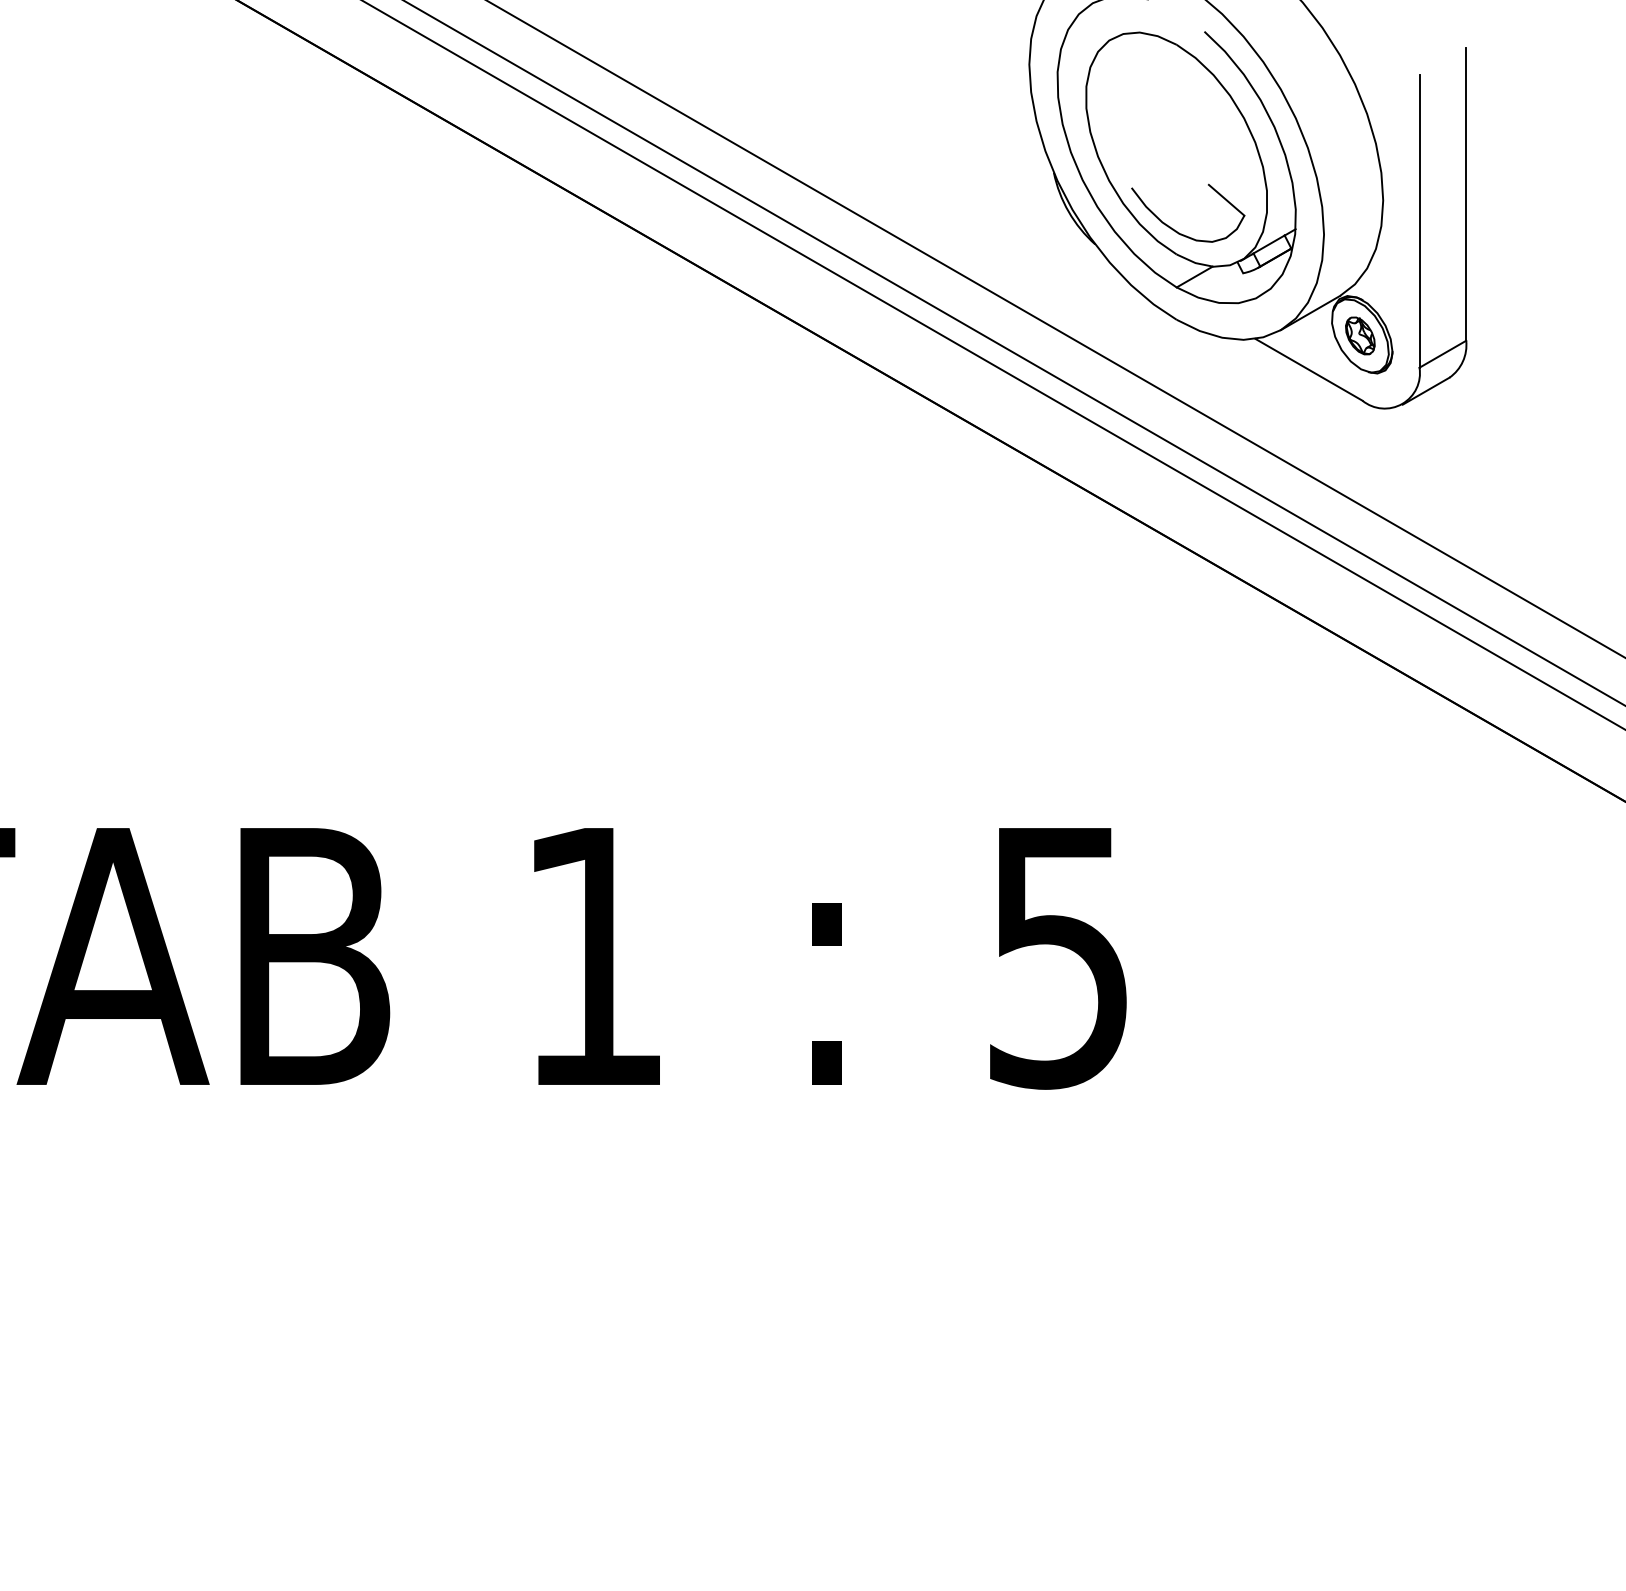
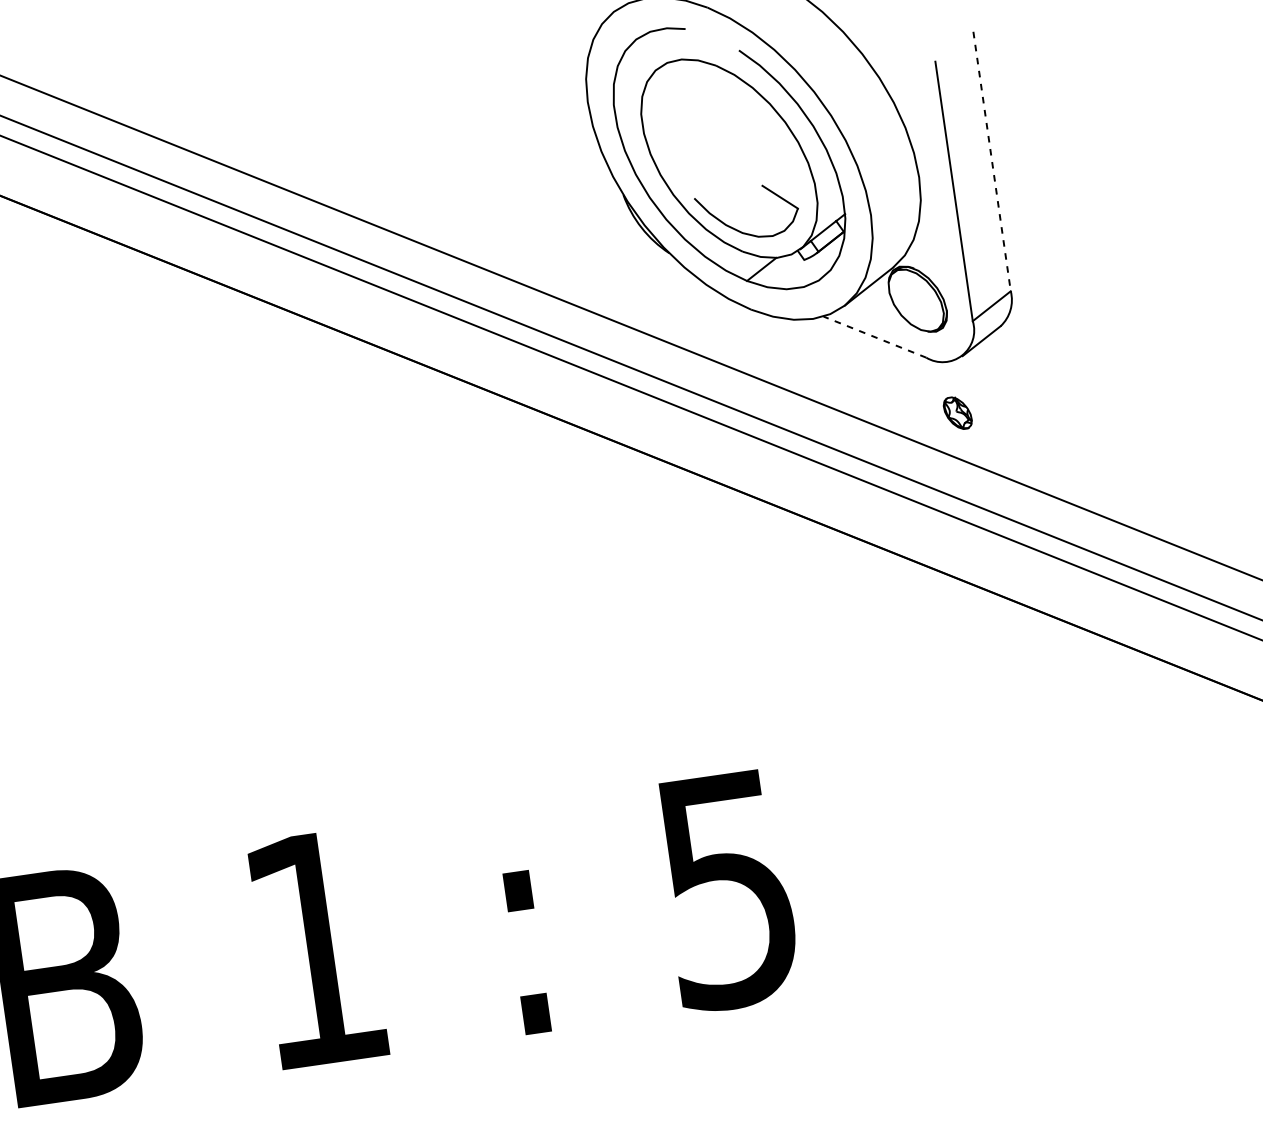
line: (1466, 195) -> (992, 162), solid -> dashed
part: (1360, 335) -> (957, 412), moved
line: (1308, 369) -> (874, 336), solid -> dashed

